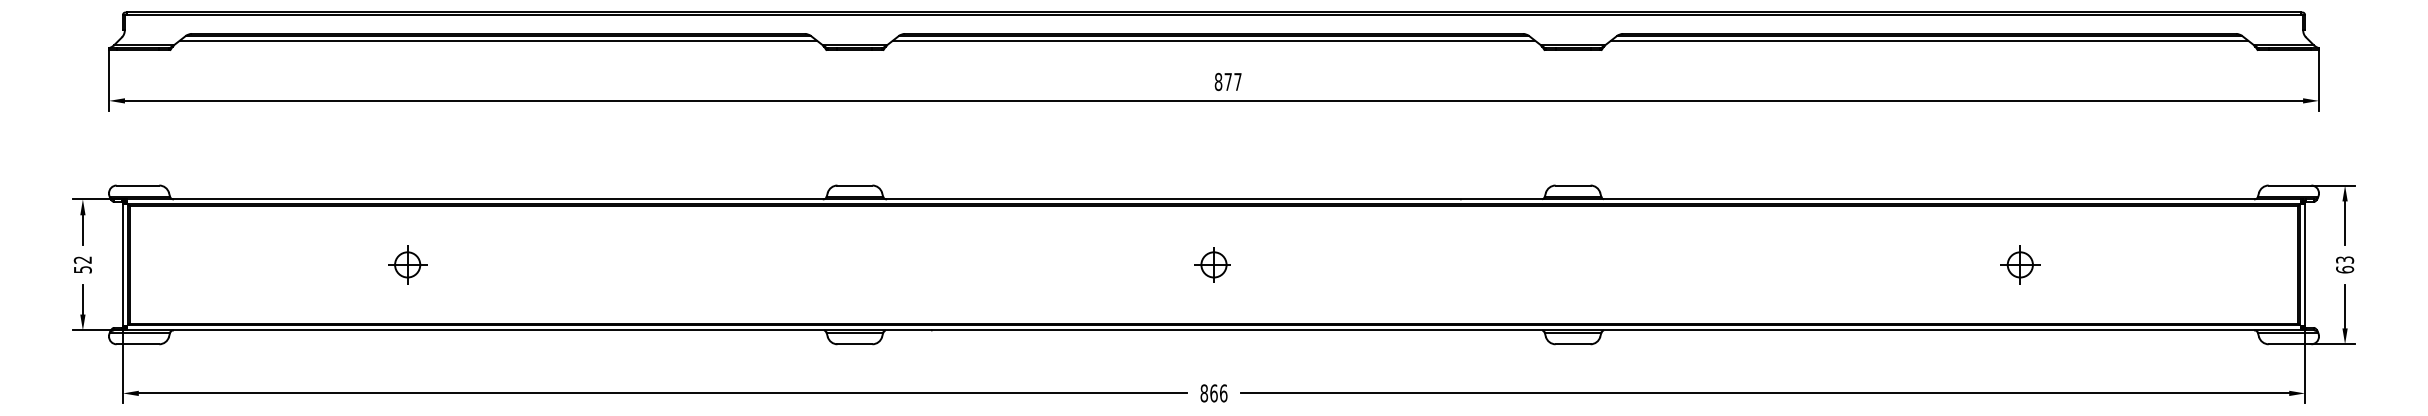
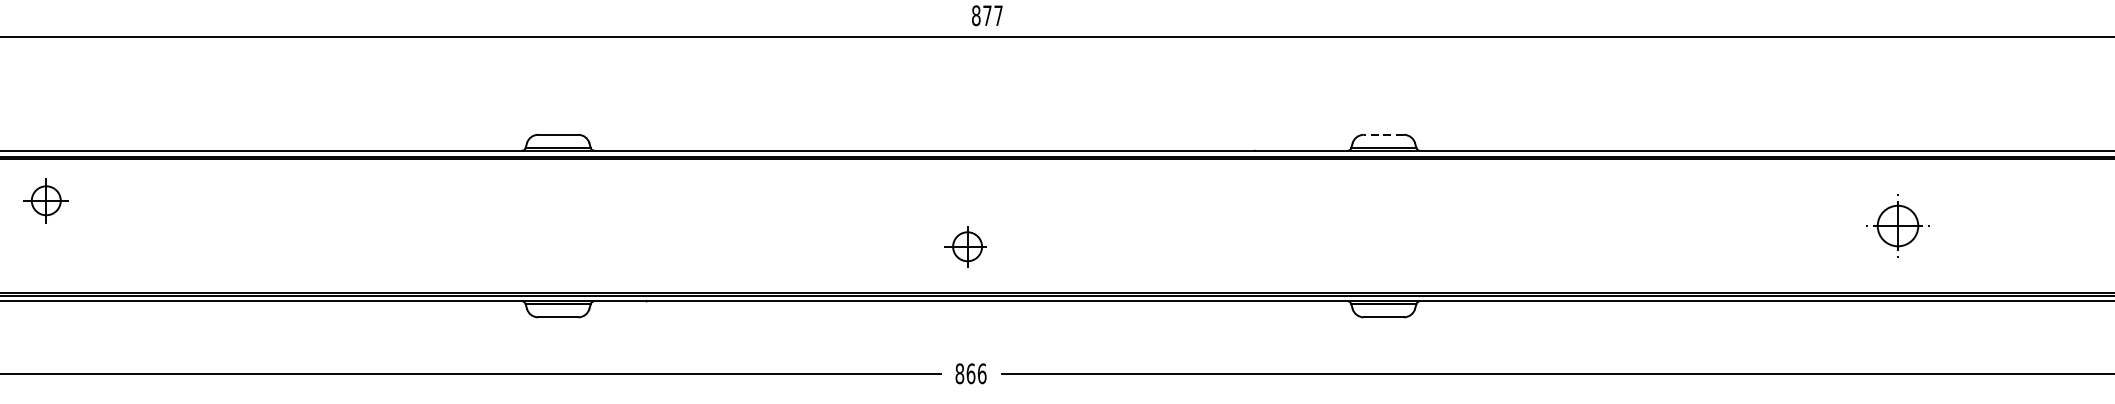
line: (1572, 185) -> (1383, 134), solid -> dashed
part: (407, 264) -> (46, 200), moved
part: (1212, 264) -> (965, 246), moved
part: (2020, 264) -> (1898, 225), size x1.4

